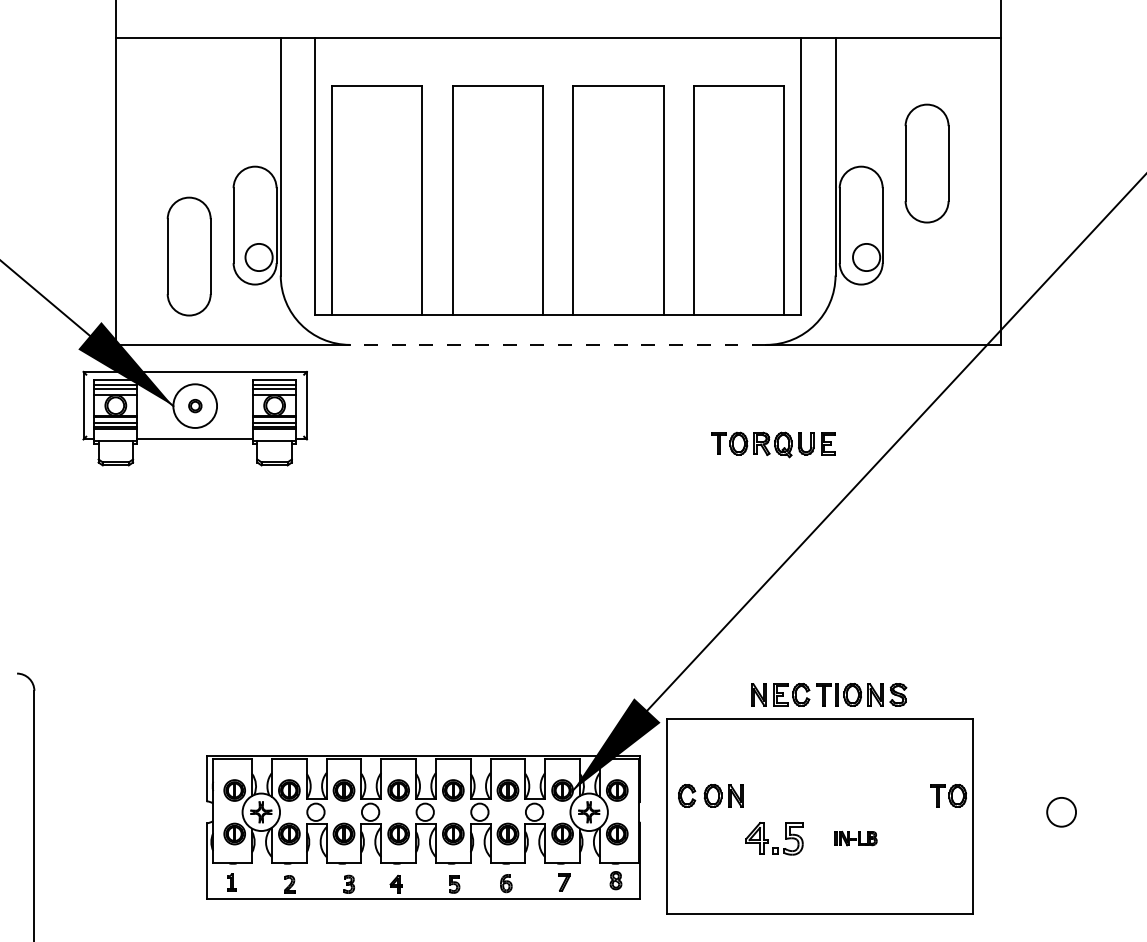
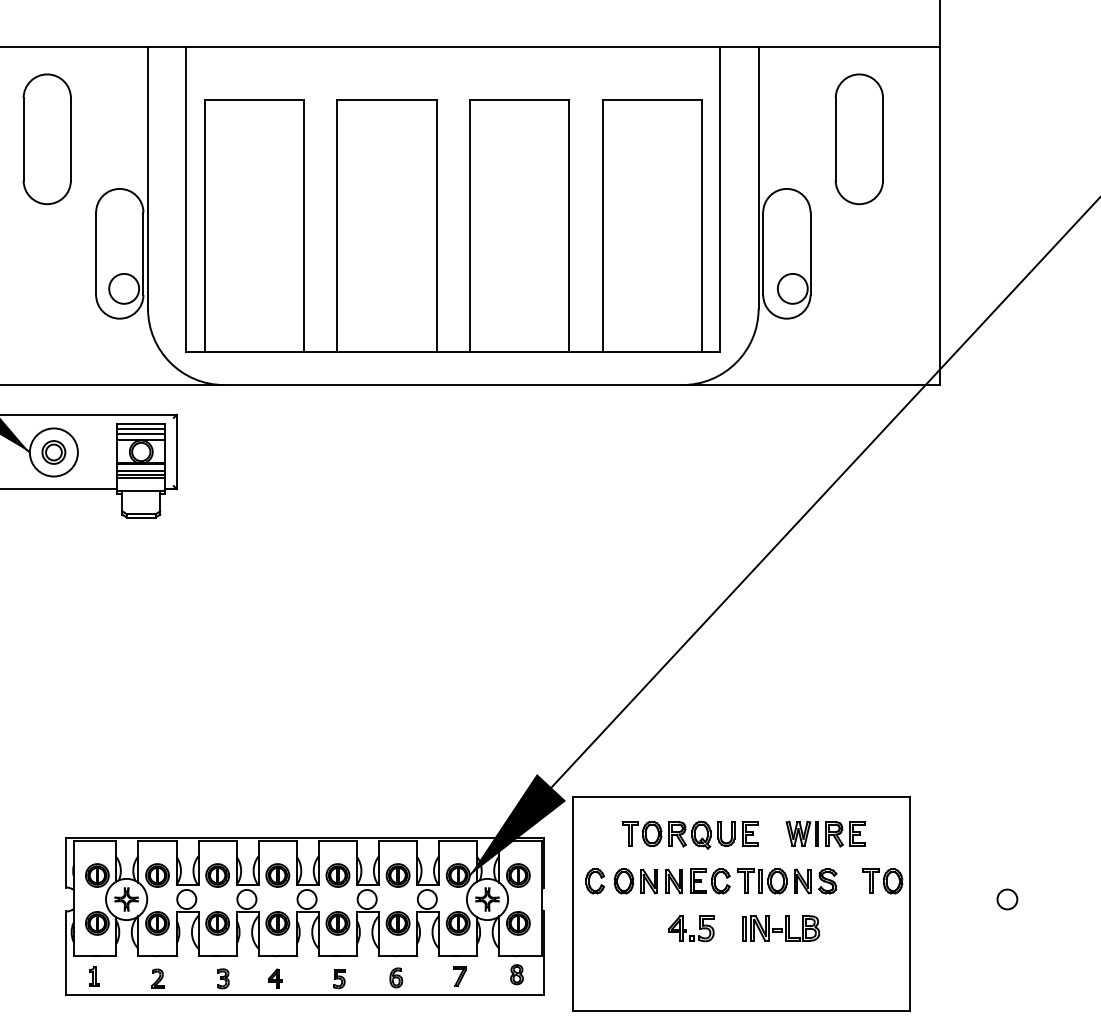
part: (926, 163) -> (858, 139), moved
part: (188, 256) -> (46, 139), moved
line: (557, 344) -> (452, 384), dashed -> solid
part: (195, 405) -> (54, 451), size x1.67
part: (773, 444) -> (690, 834), moved
part: (829, 694) -> (751, 881), moved
part: (896, 752) -> (825, 833), added
circle: (1061, 812) -> (1007, 899), size x0.62
part: (774, 838) -> (691, 928), size x0.71
part: (855, 838) -> (780, 928), size x1.67

